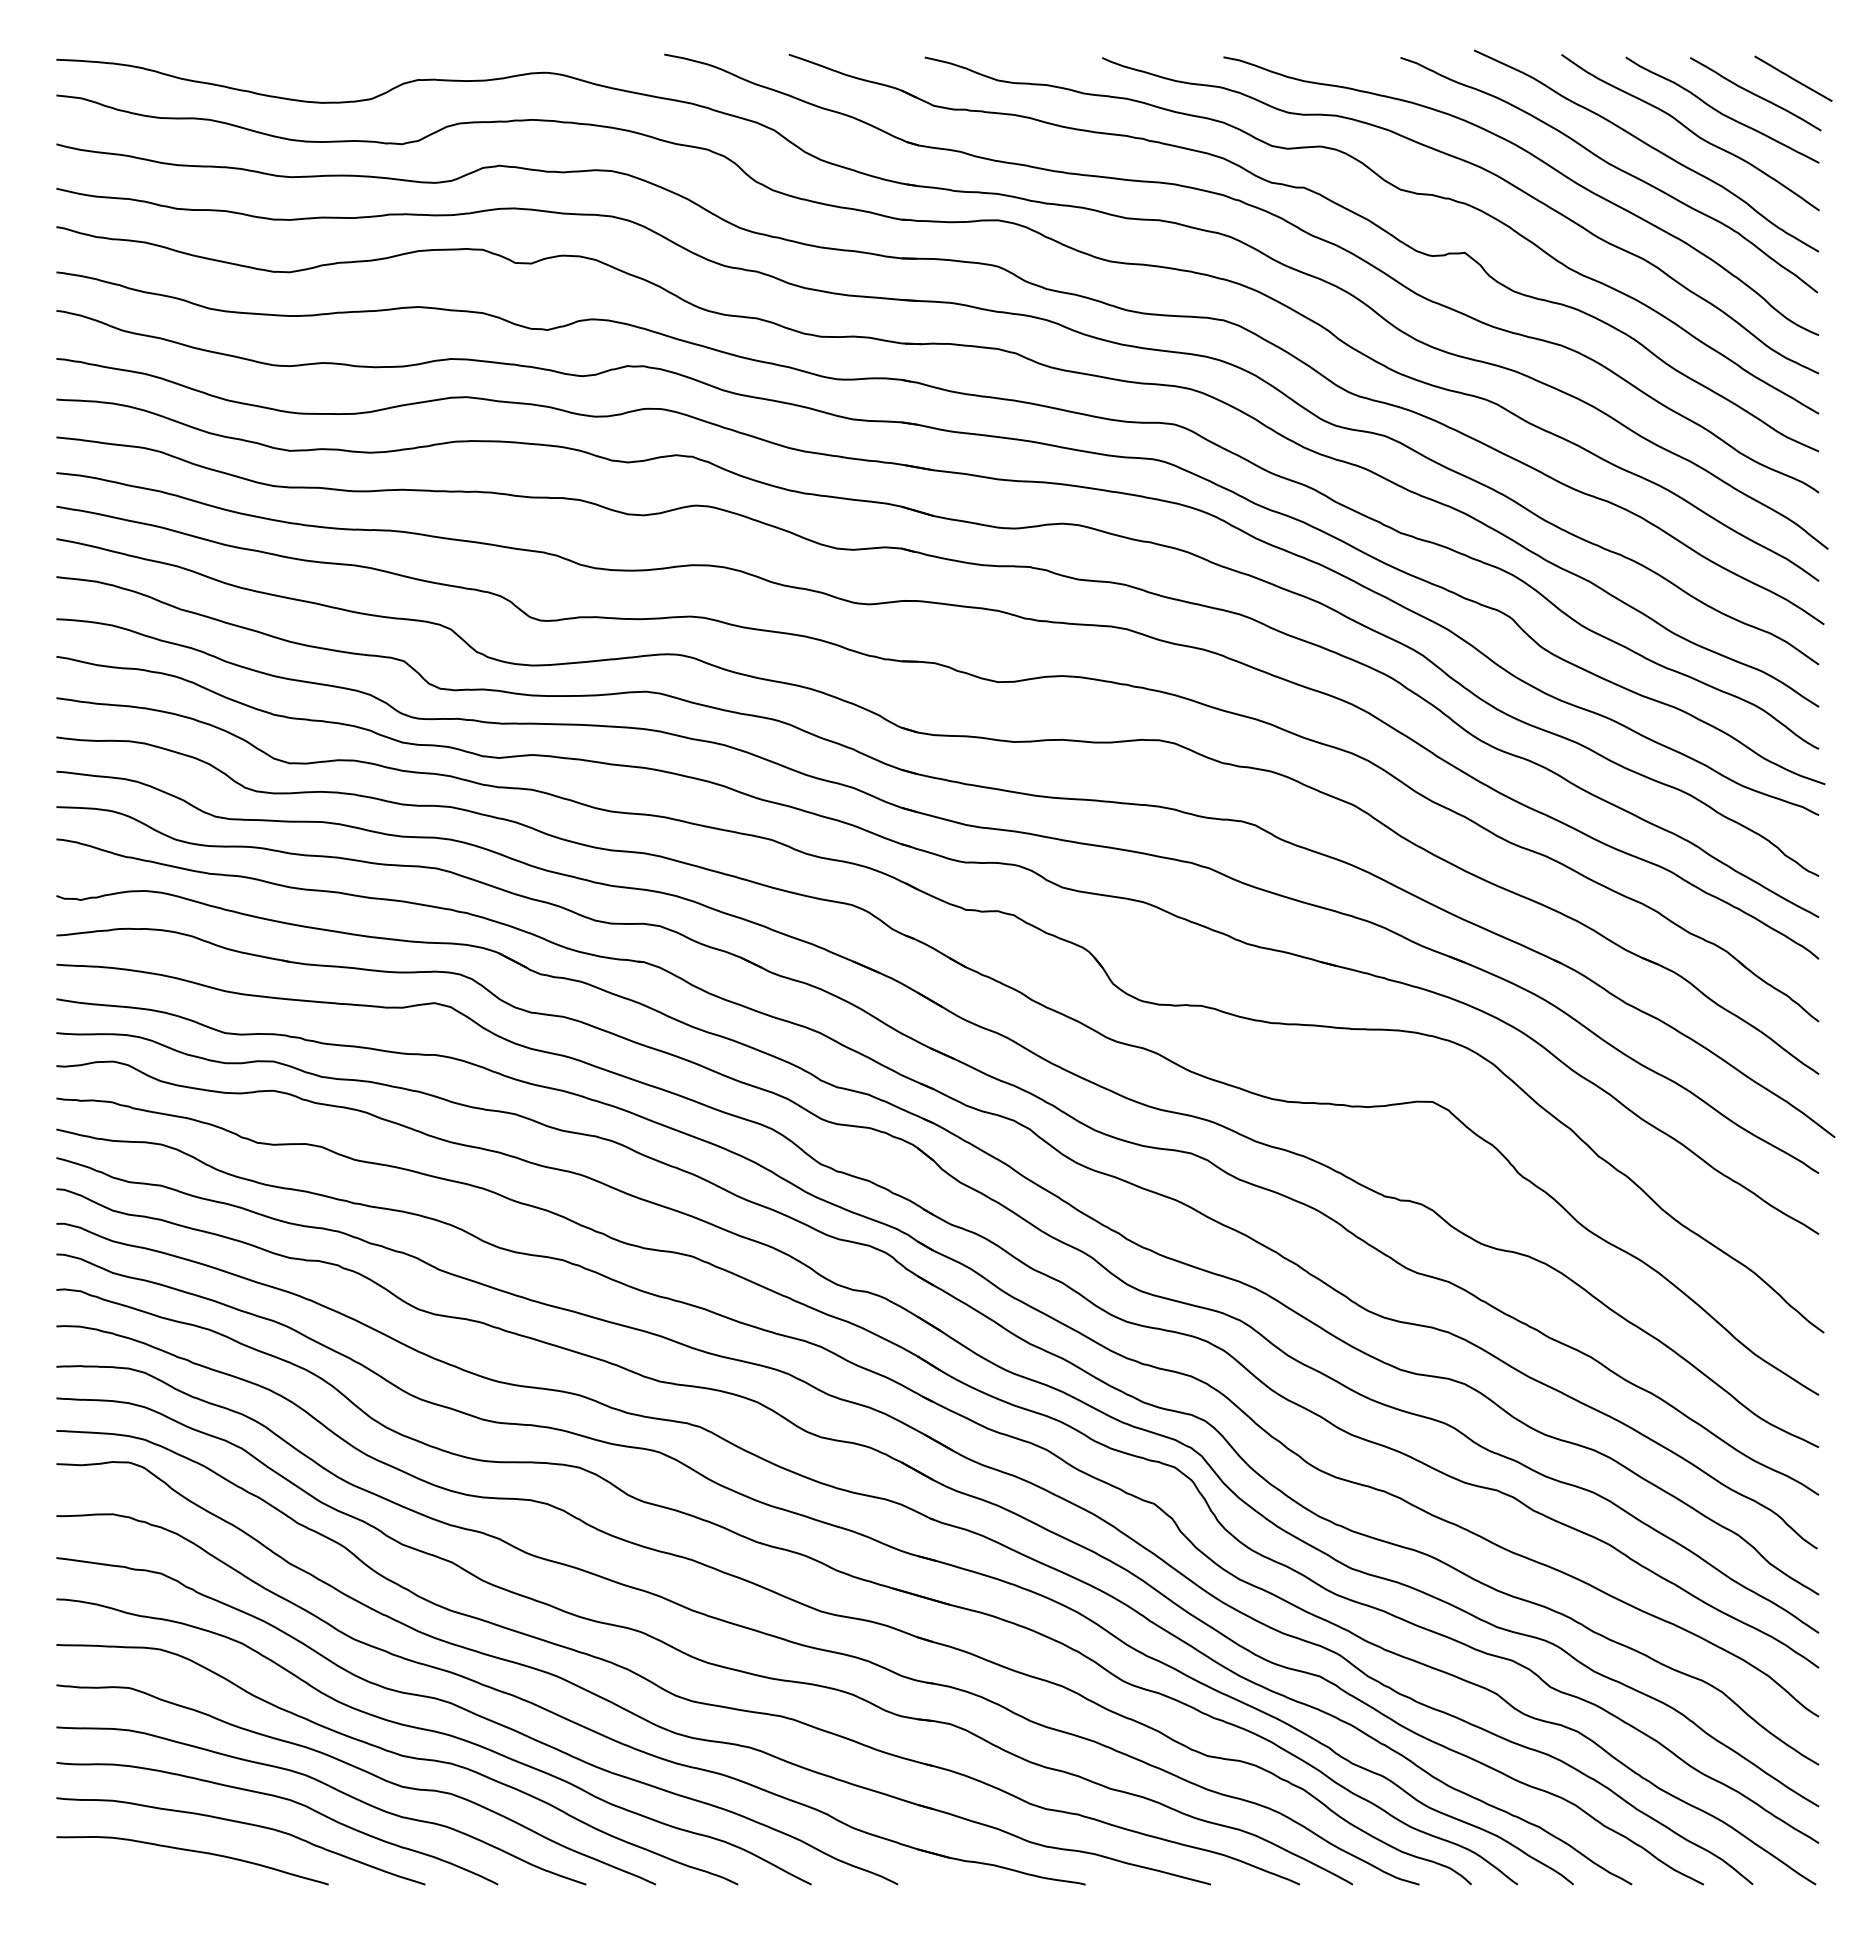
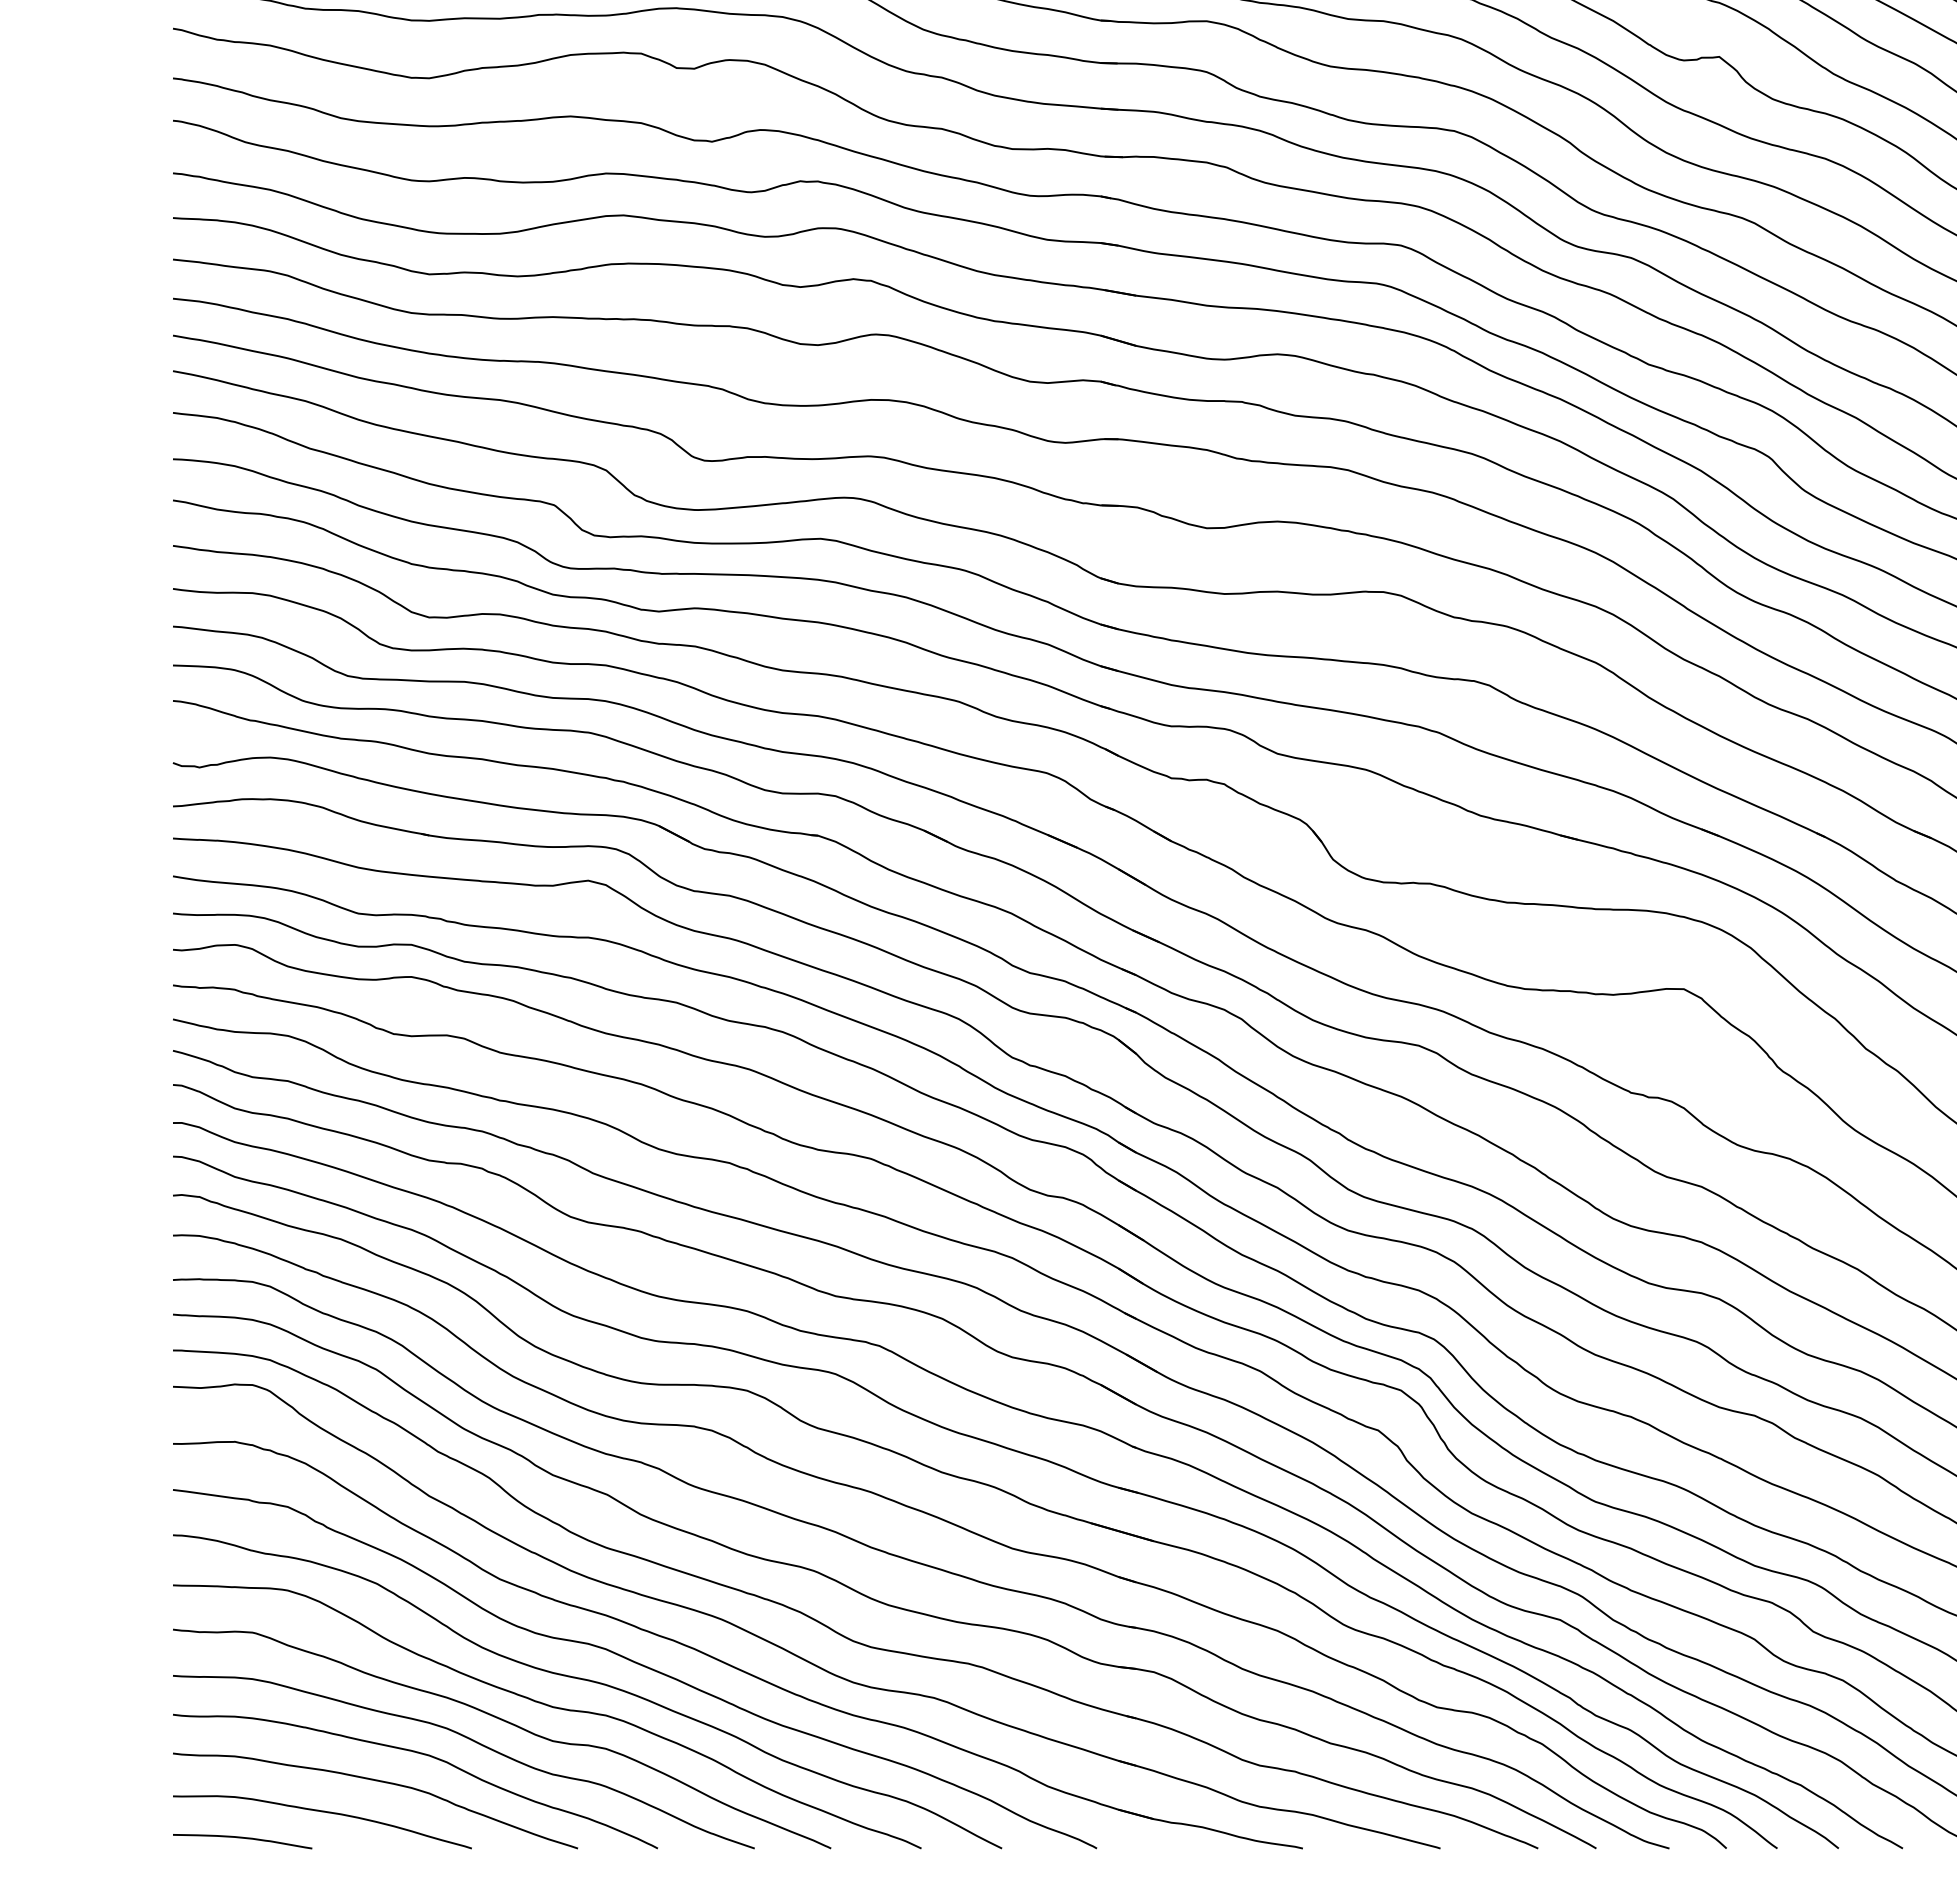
curve: (119, 1875) -> (242, 1838), added

